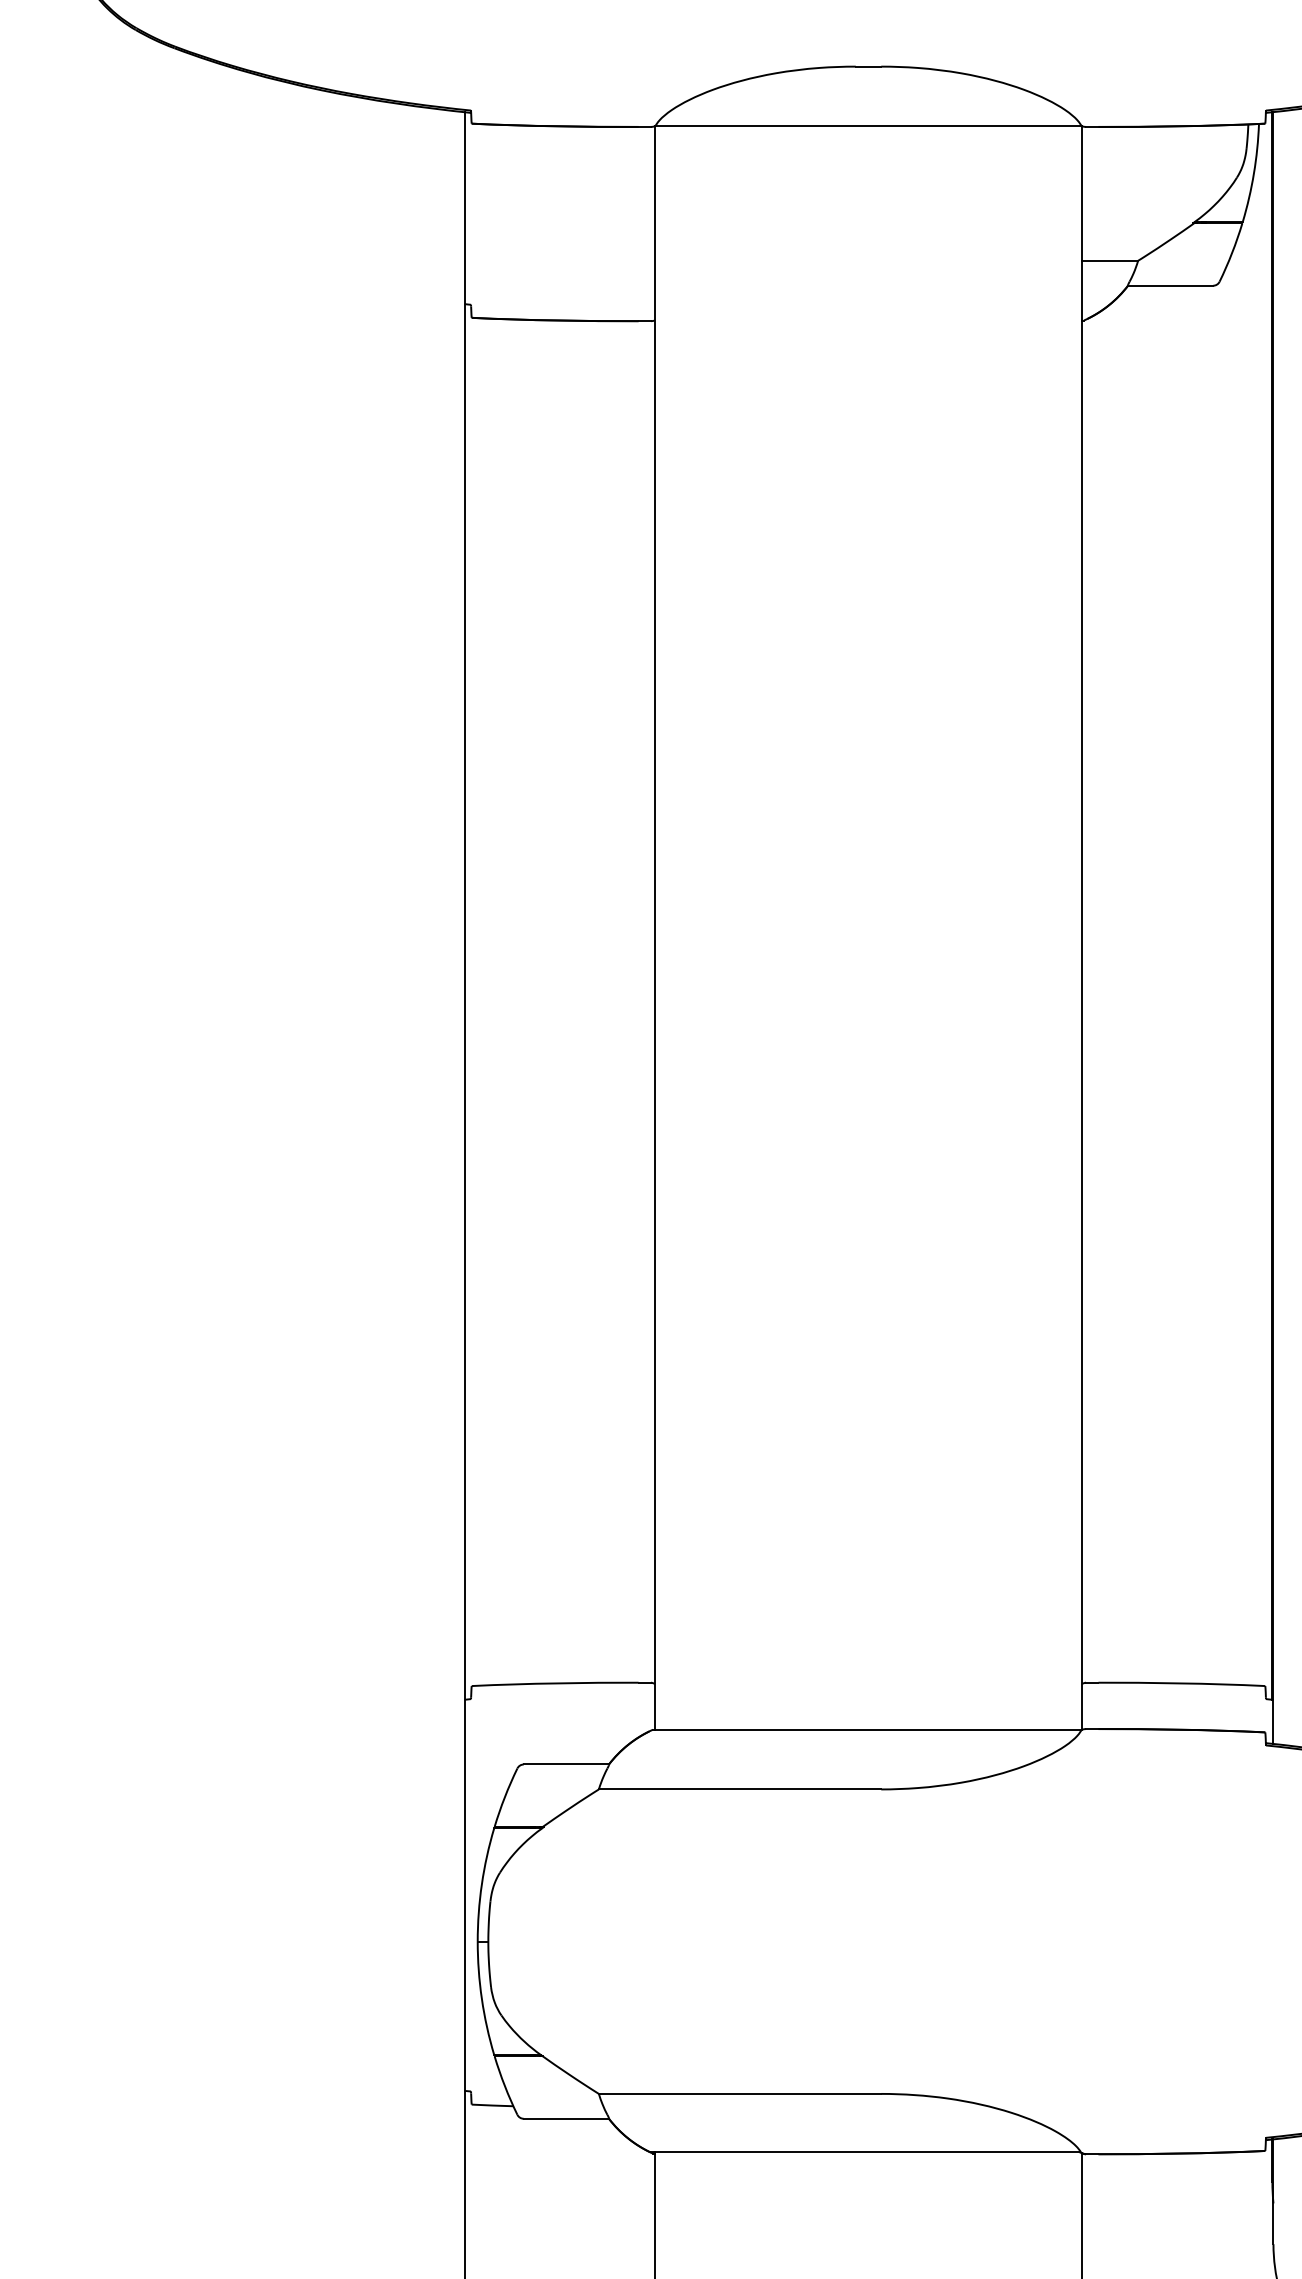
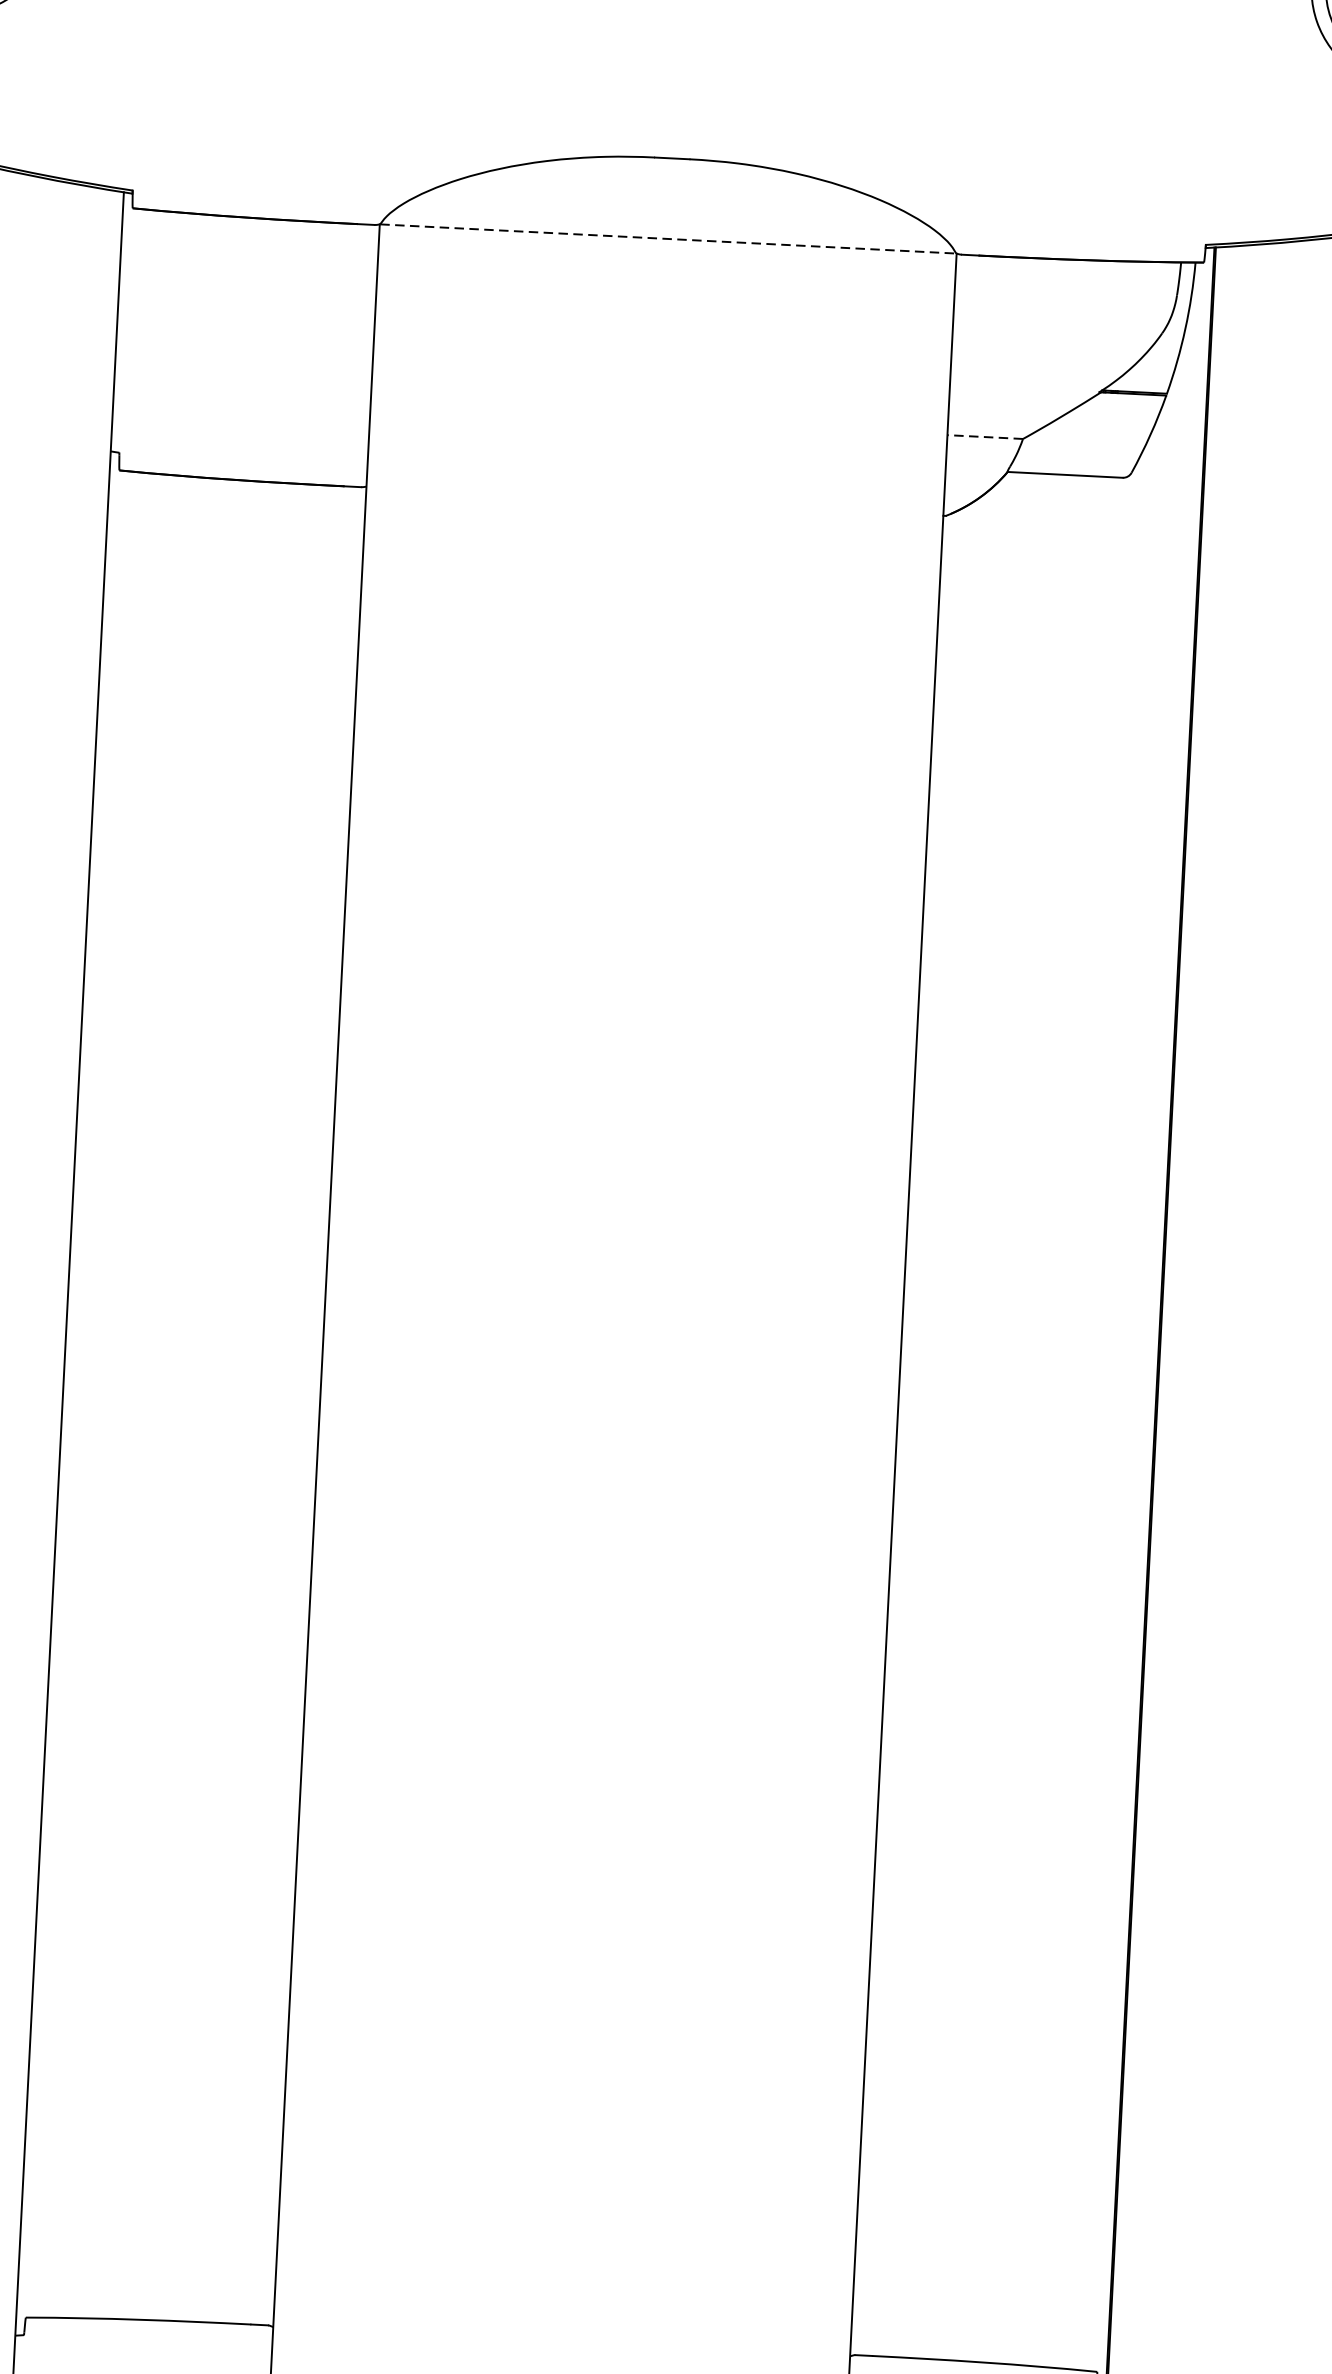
line: (869, 126) -> (669, 239), solid -> dashed
line: (1110, 260) -> (985, 436), solid -> dashed

